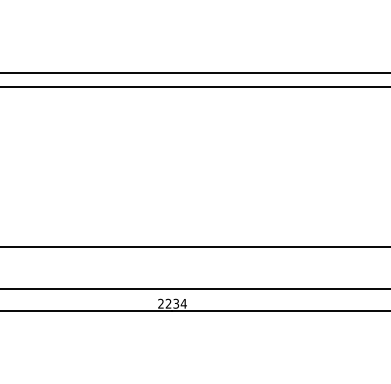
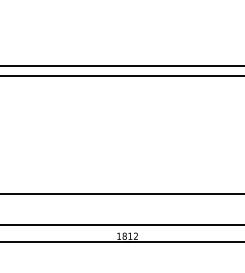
text: (172, 303) -> (127, 236), 2234 -> 1812

